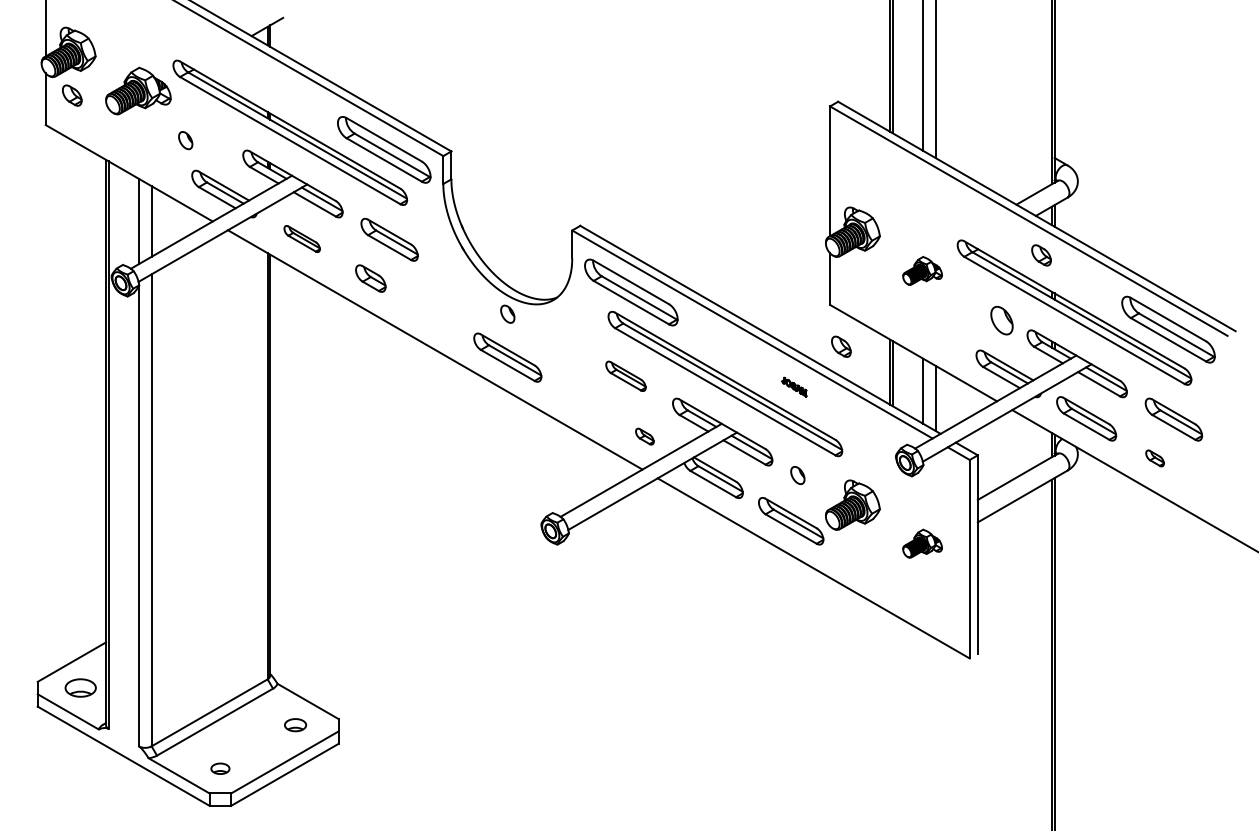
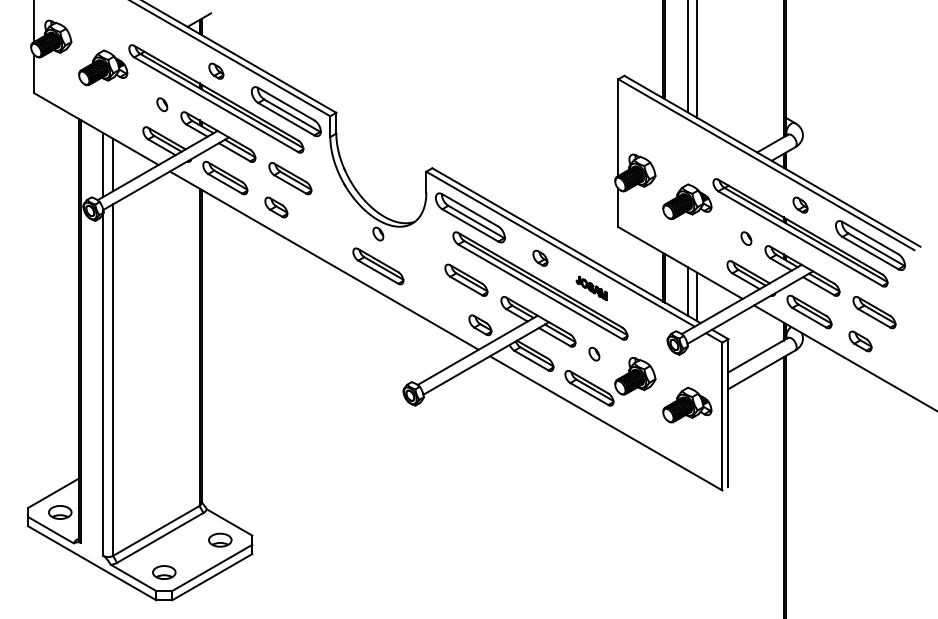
part: (72, 95) -> (216, 71), moved
part: (185, 140) -> (162, 104), moved
part: (301, 238) -> (224, 177), size x1.67
part: (1041, 255) -> (800, 205), moved
part: (922, 270) -> (687, 201), size x1.67
part: (1001, 319) -> (746, 237), size x0.62
part: (841, 346) -> (540, 258), moved
part: (625, 376) -> (466, 280), size x1.43
part: (794, 386) -> (591, 287), size x1.67
part: (644, 436) -> (480, 325), size x1.67
part: (1154, 458) -> (860, 341), size x1.67
part: (922, 543) -> (687, 404), size x1.67
part: (295, 724) -> (220, 539), size x1.43
part: (220, 768) -> (164, 572), size x1.67

